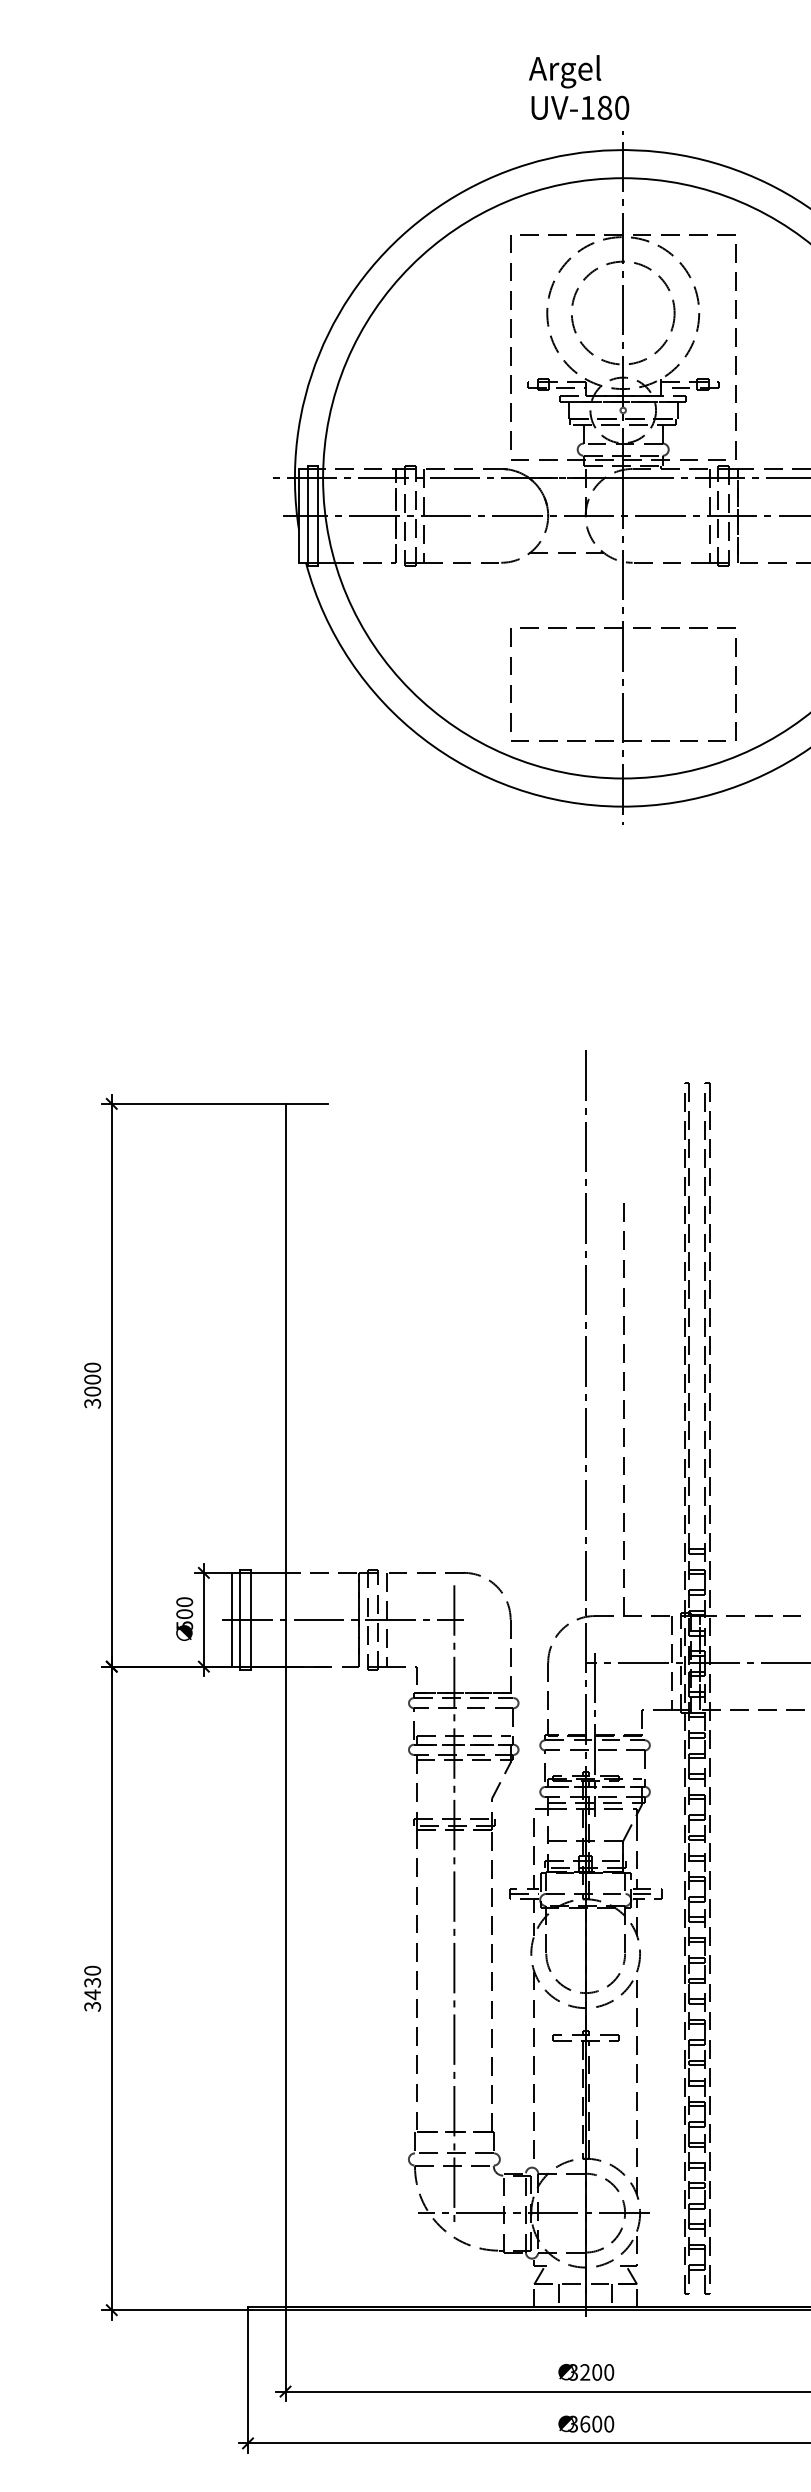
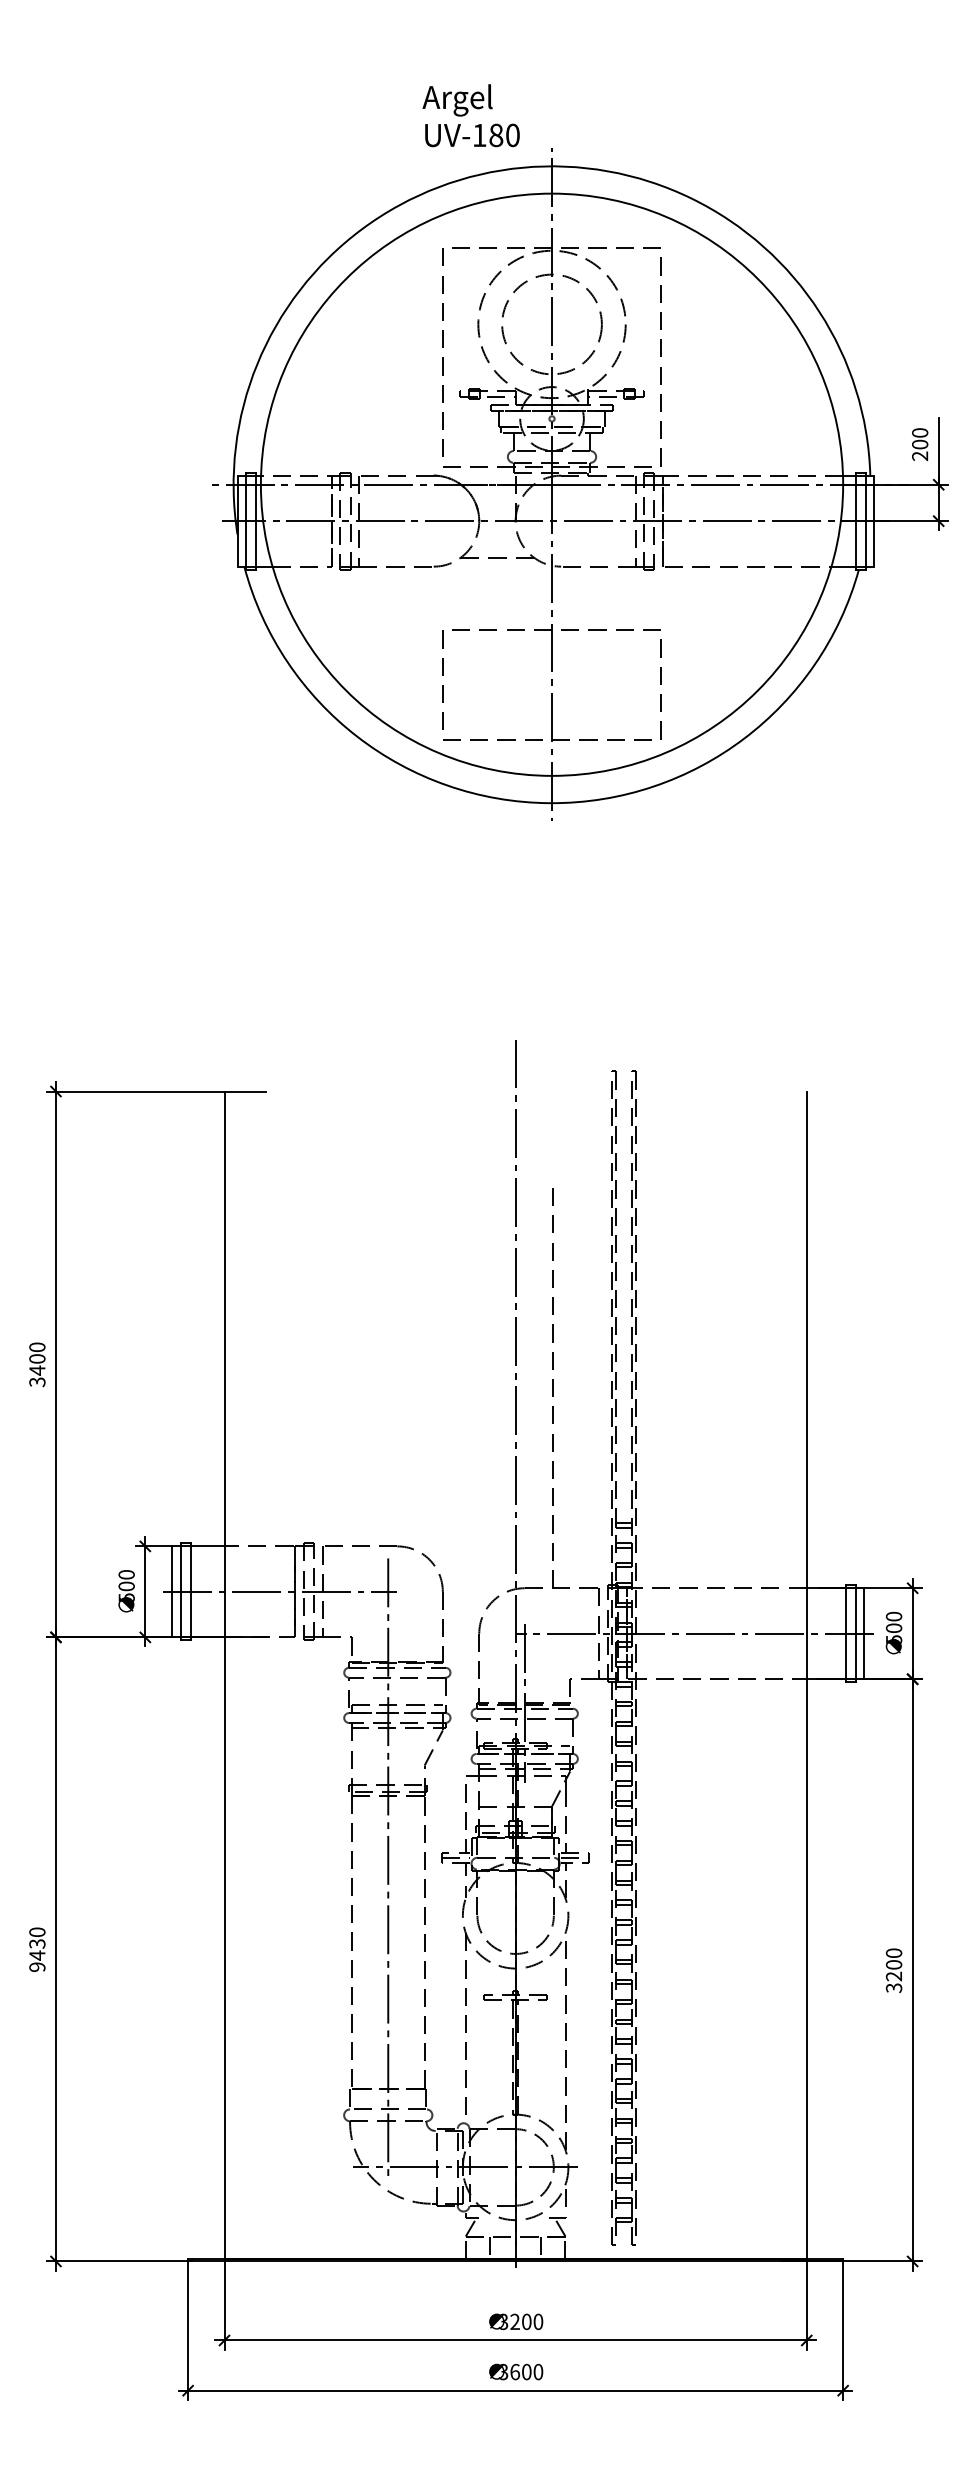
text: (578, 87) -> (470, 115), moved
text: (92, 1391) -> (37, 1370), 3000 -> 3400
text: (92, 2007) -> (37, 1967), 3430 -> 9430

